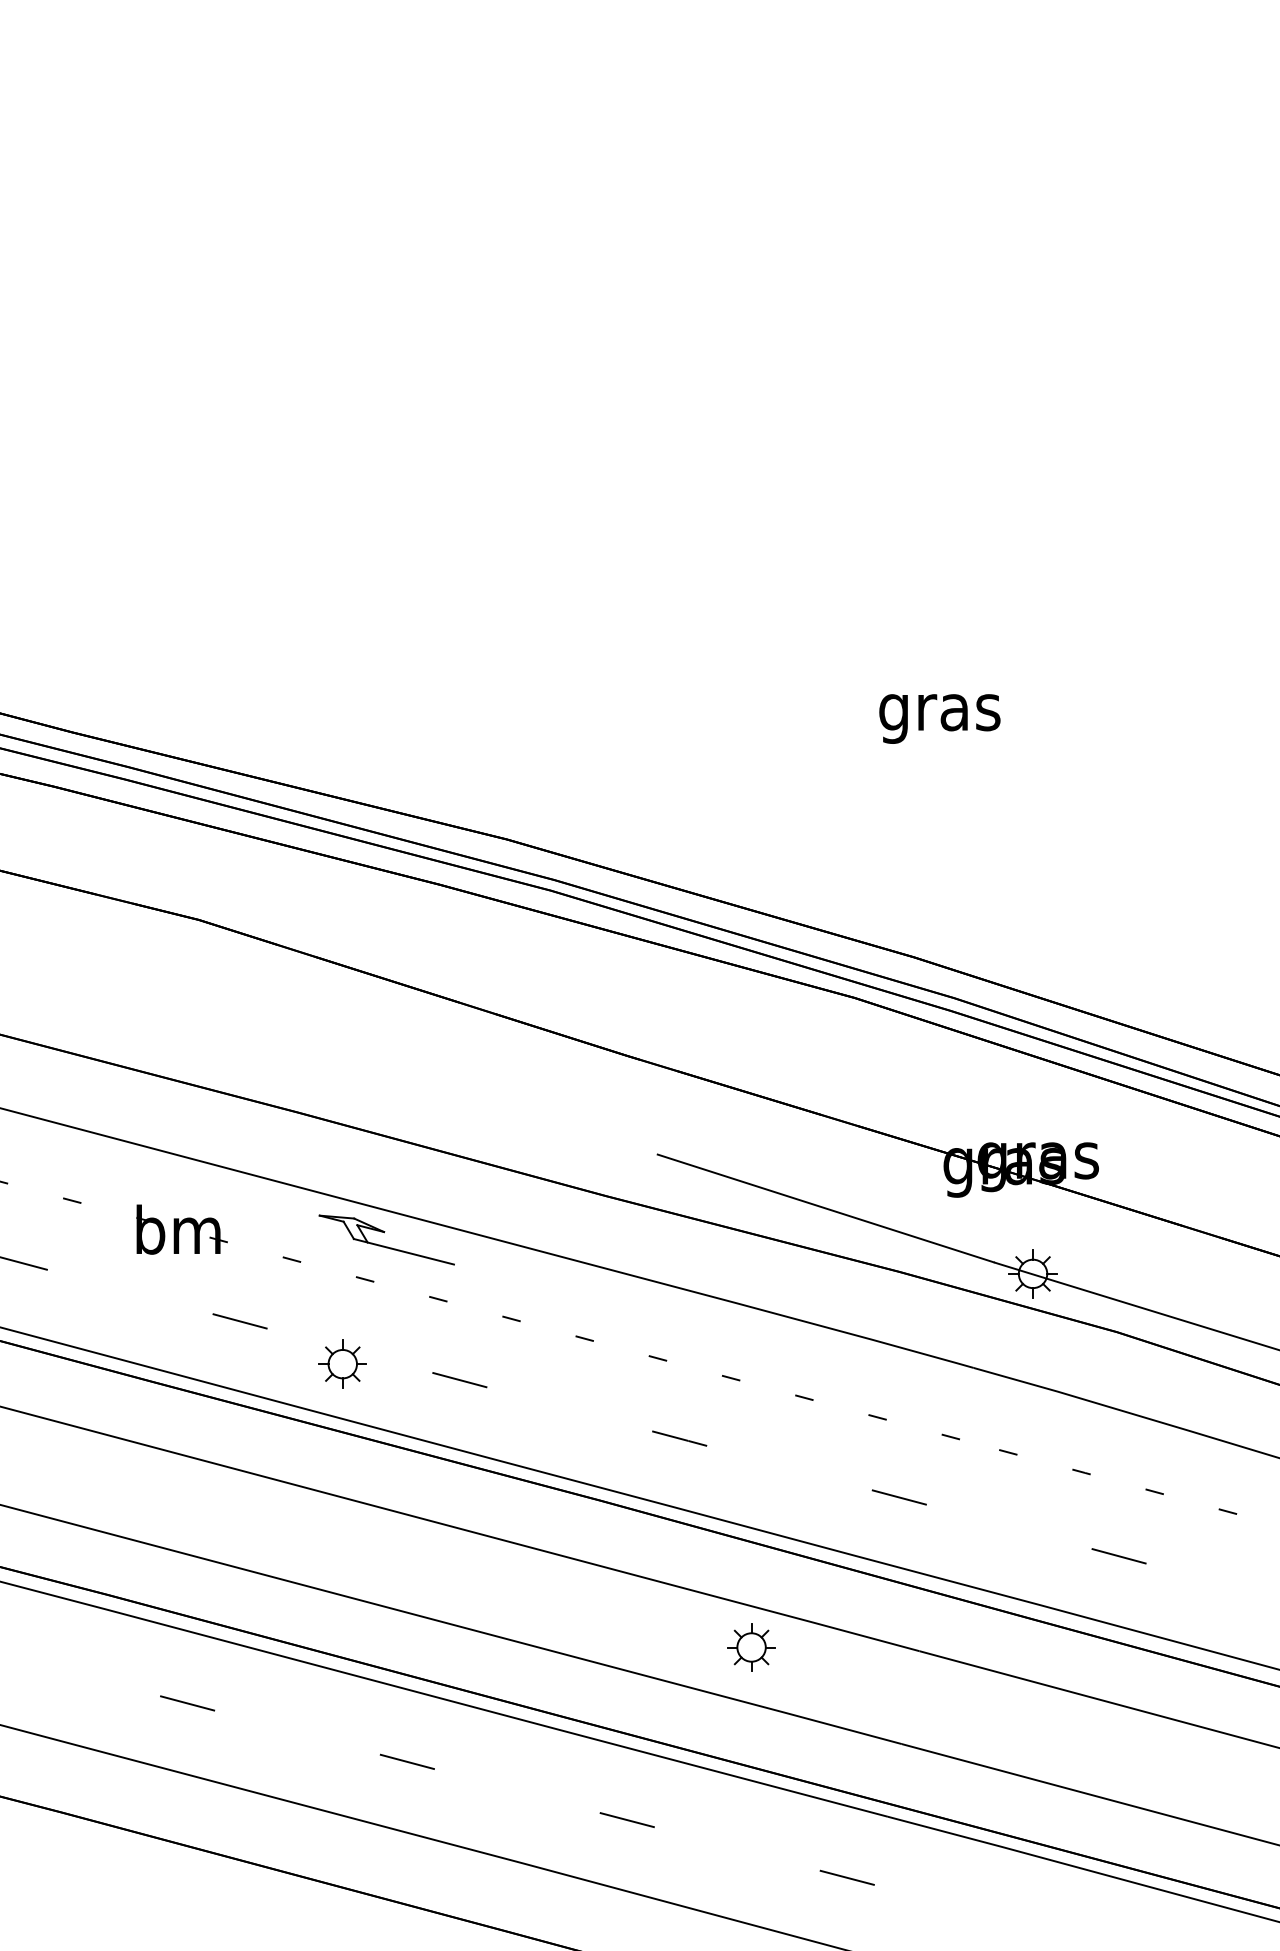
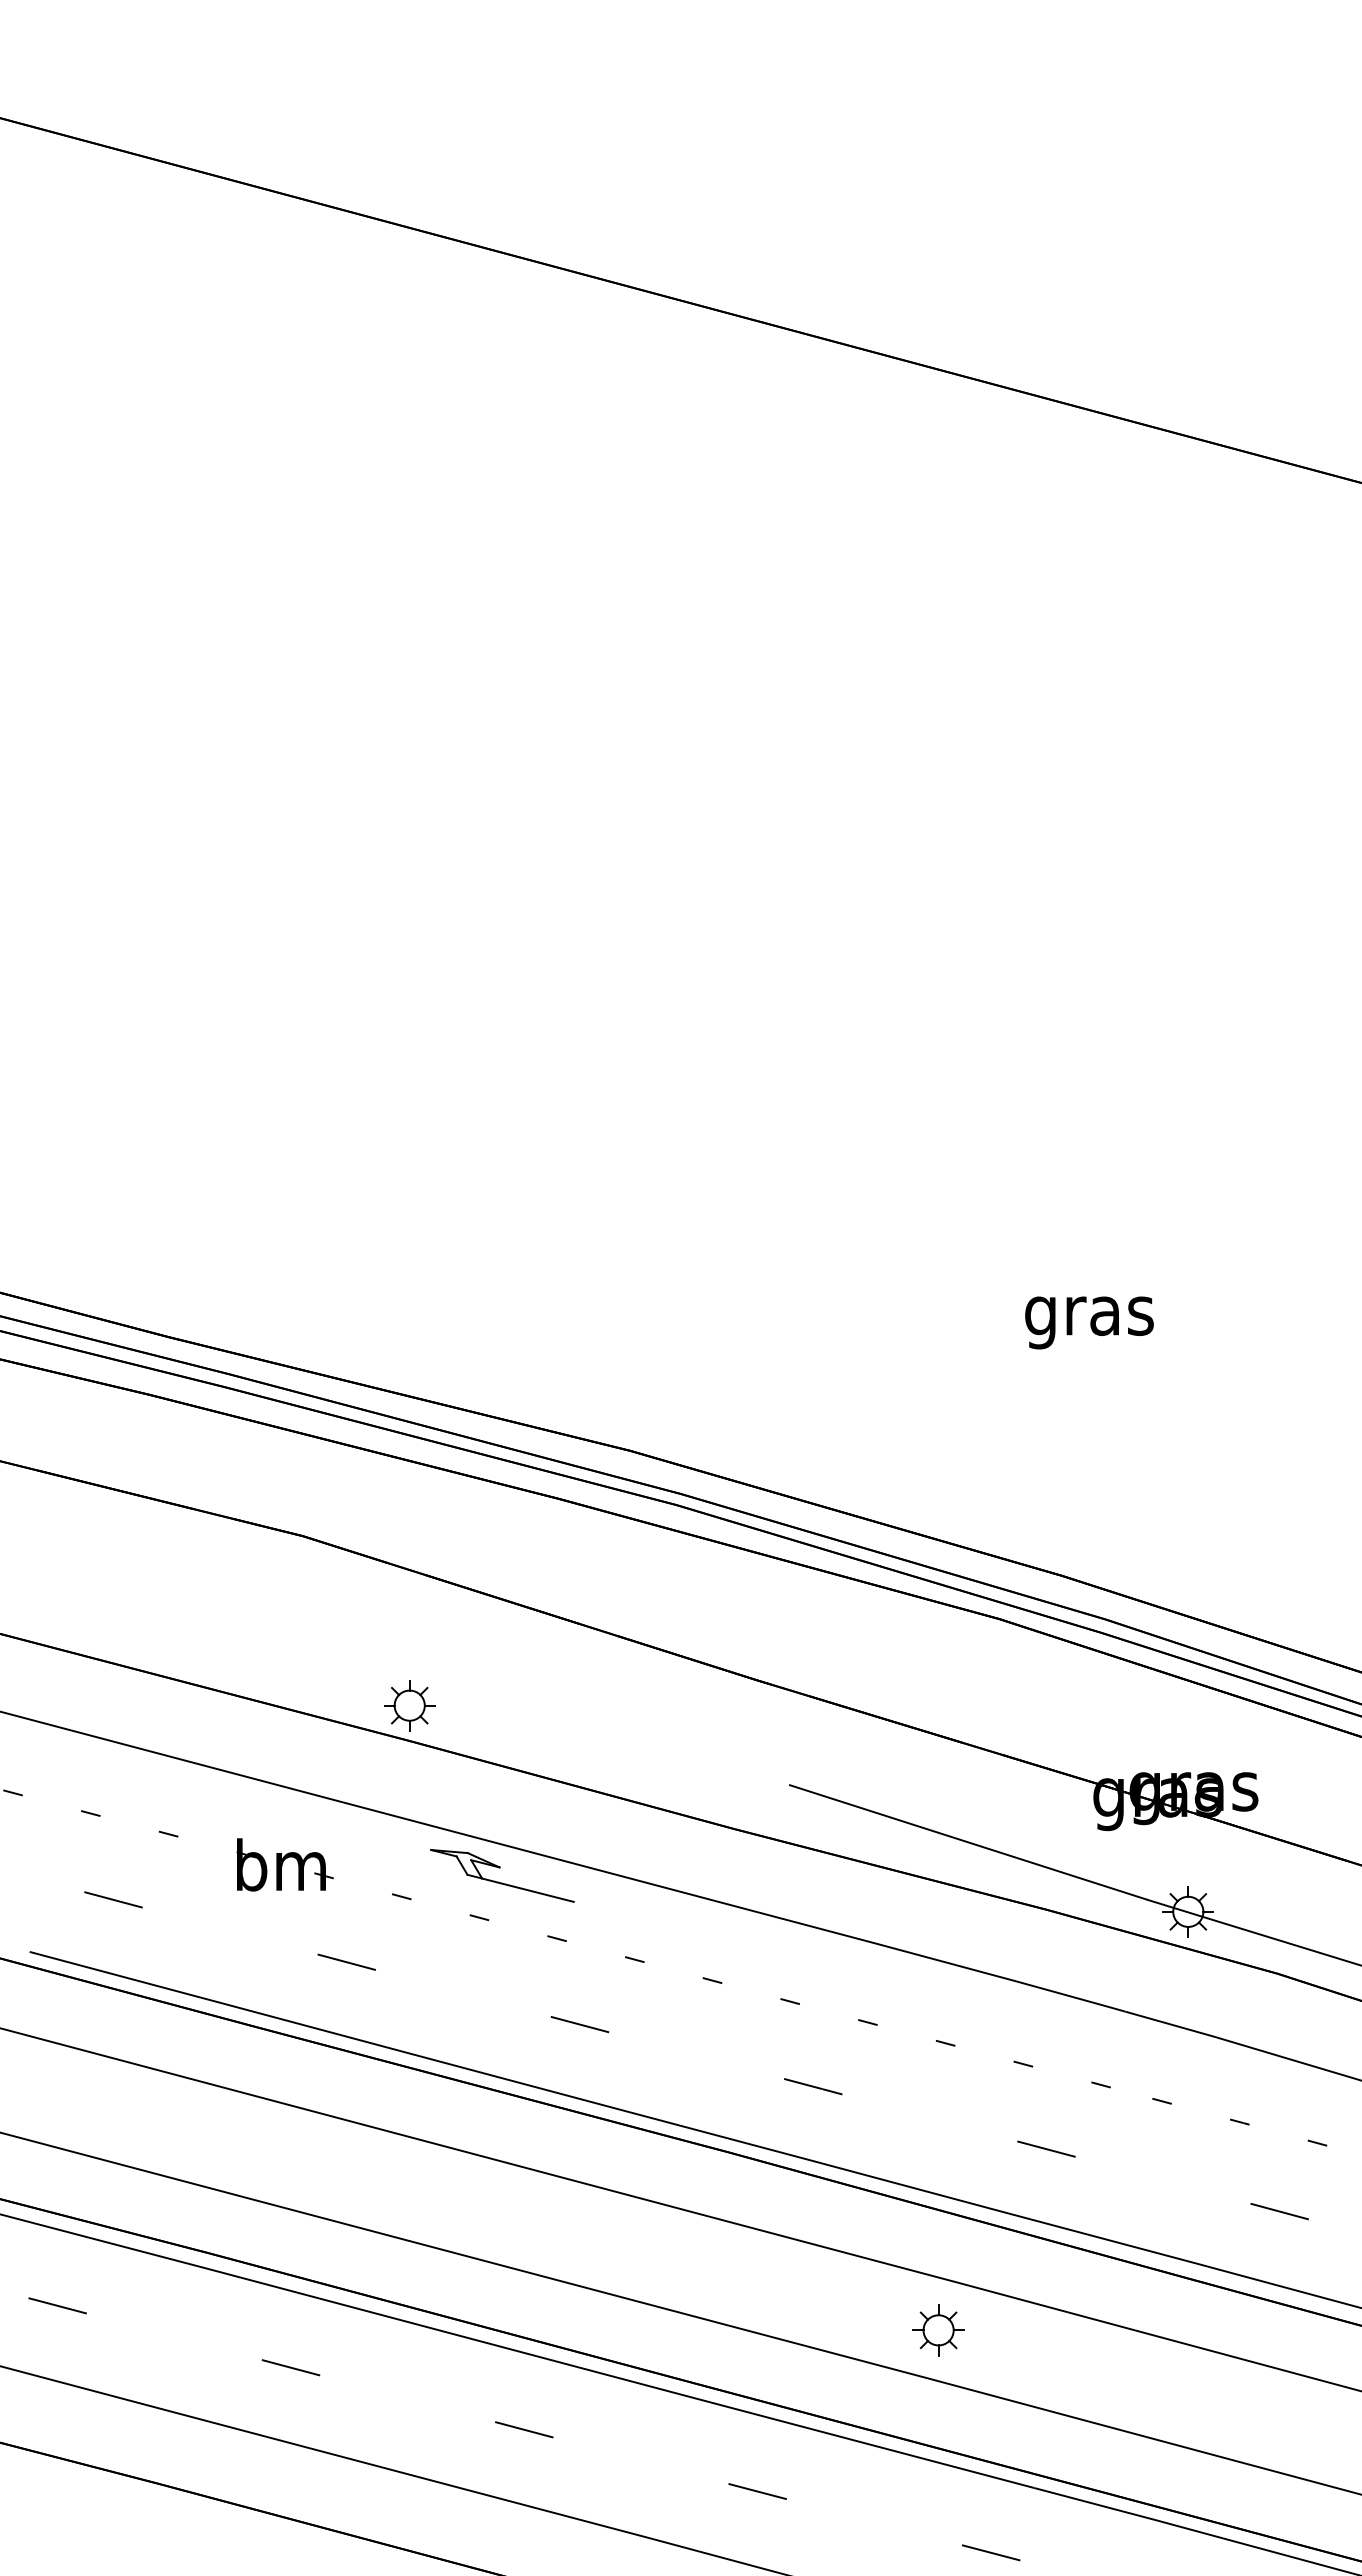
part: (342, 1364) -> (409, 1705), moved
part: (751, 1647) -> (938, 2330), moved

